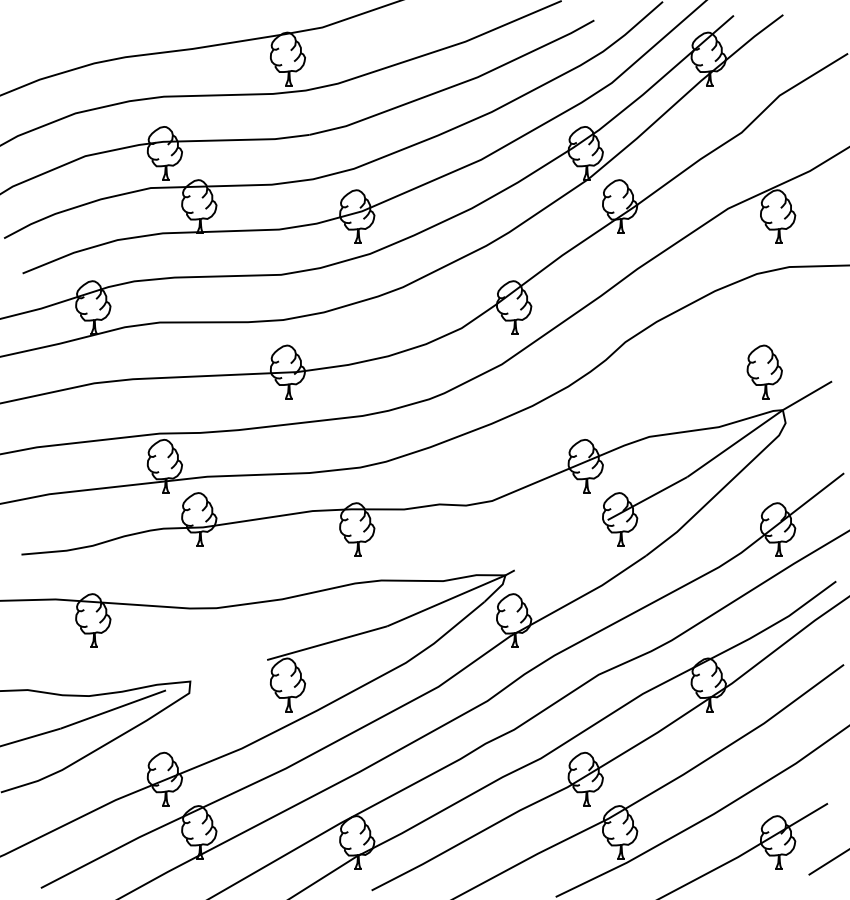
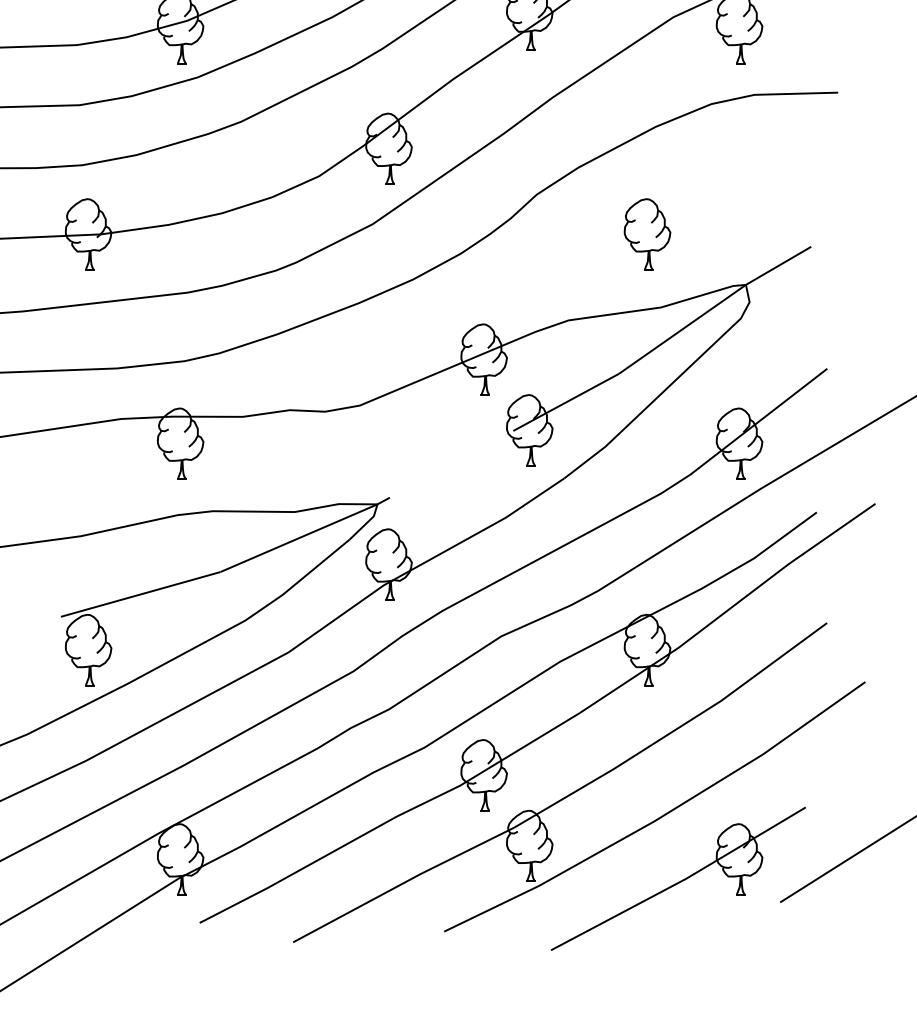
part: (764, 371) -> (647, 233), moved

